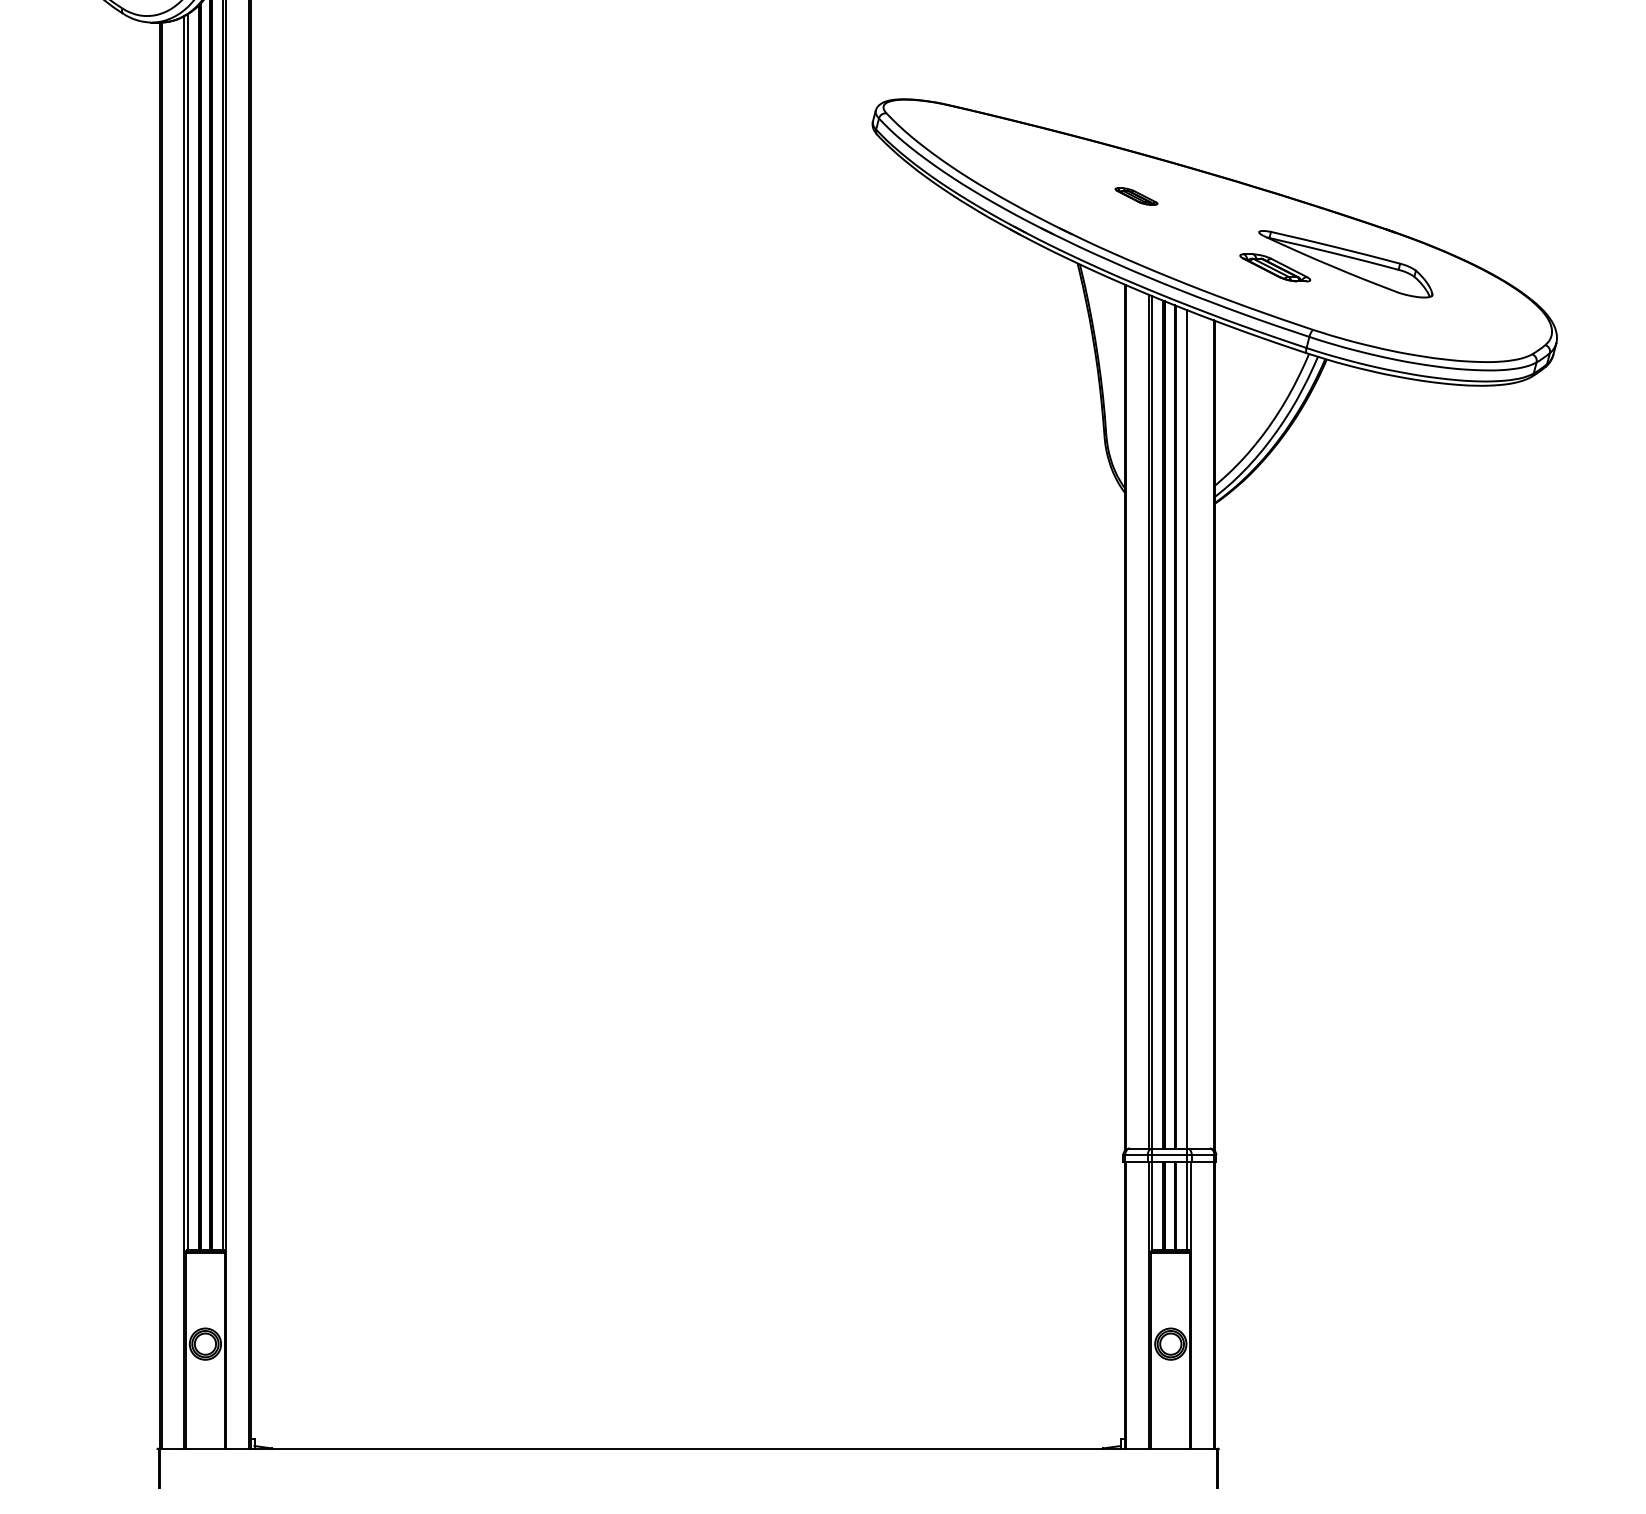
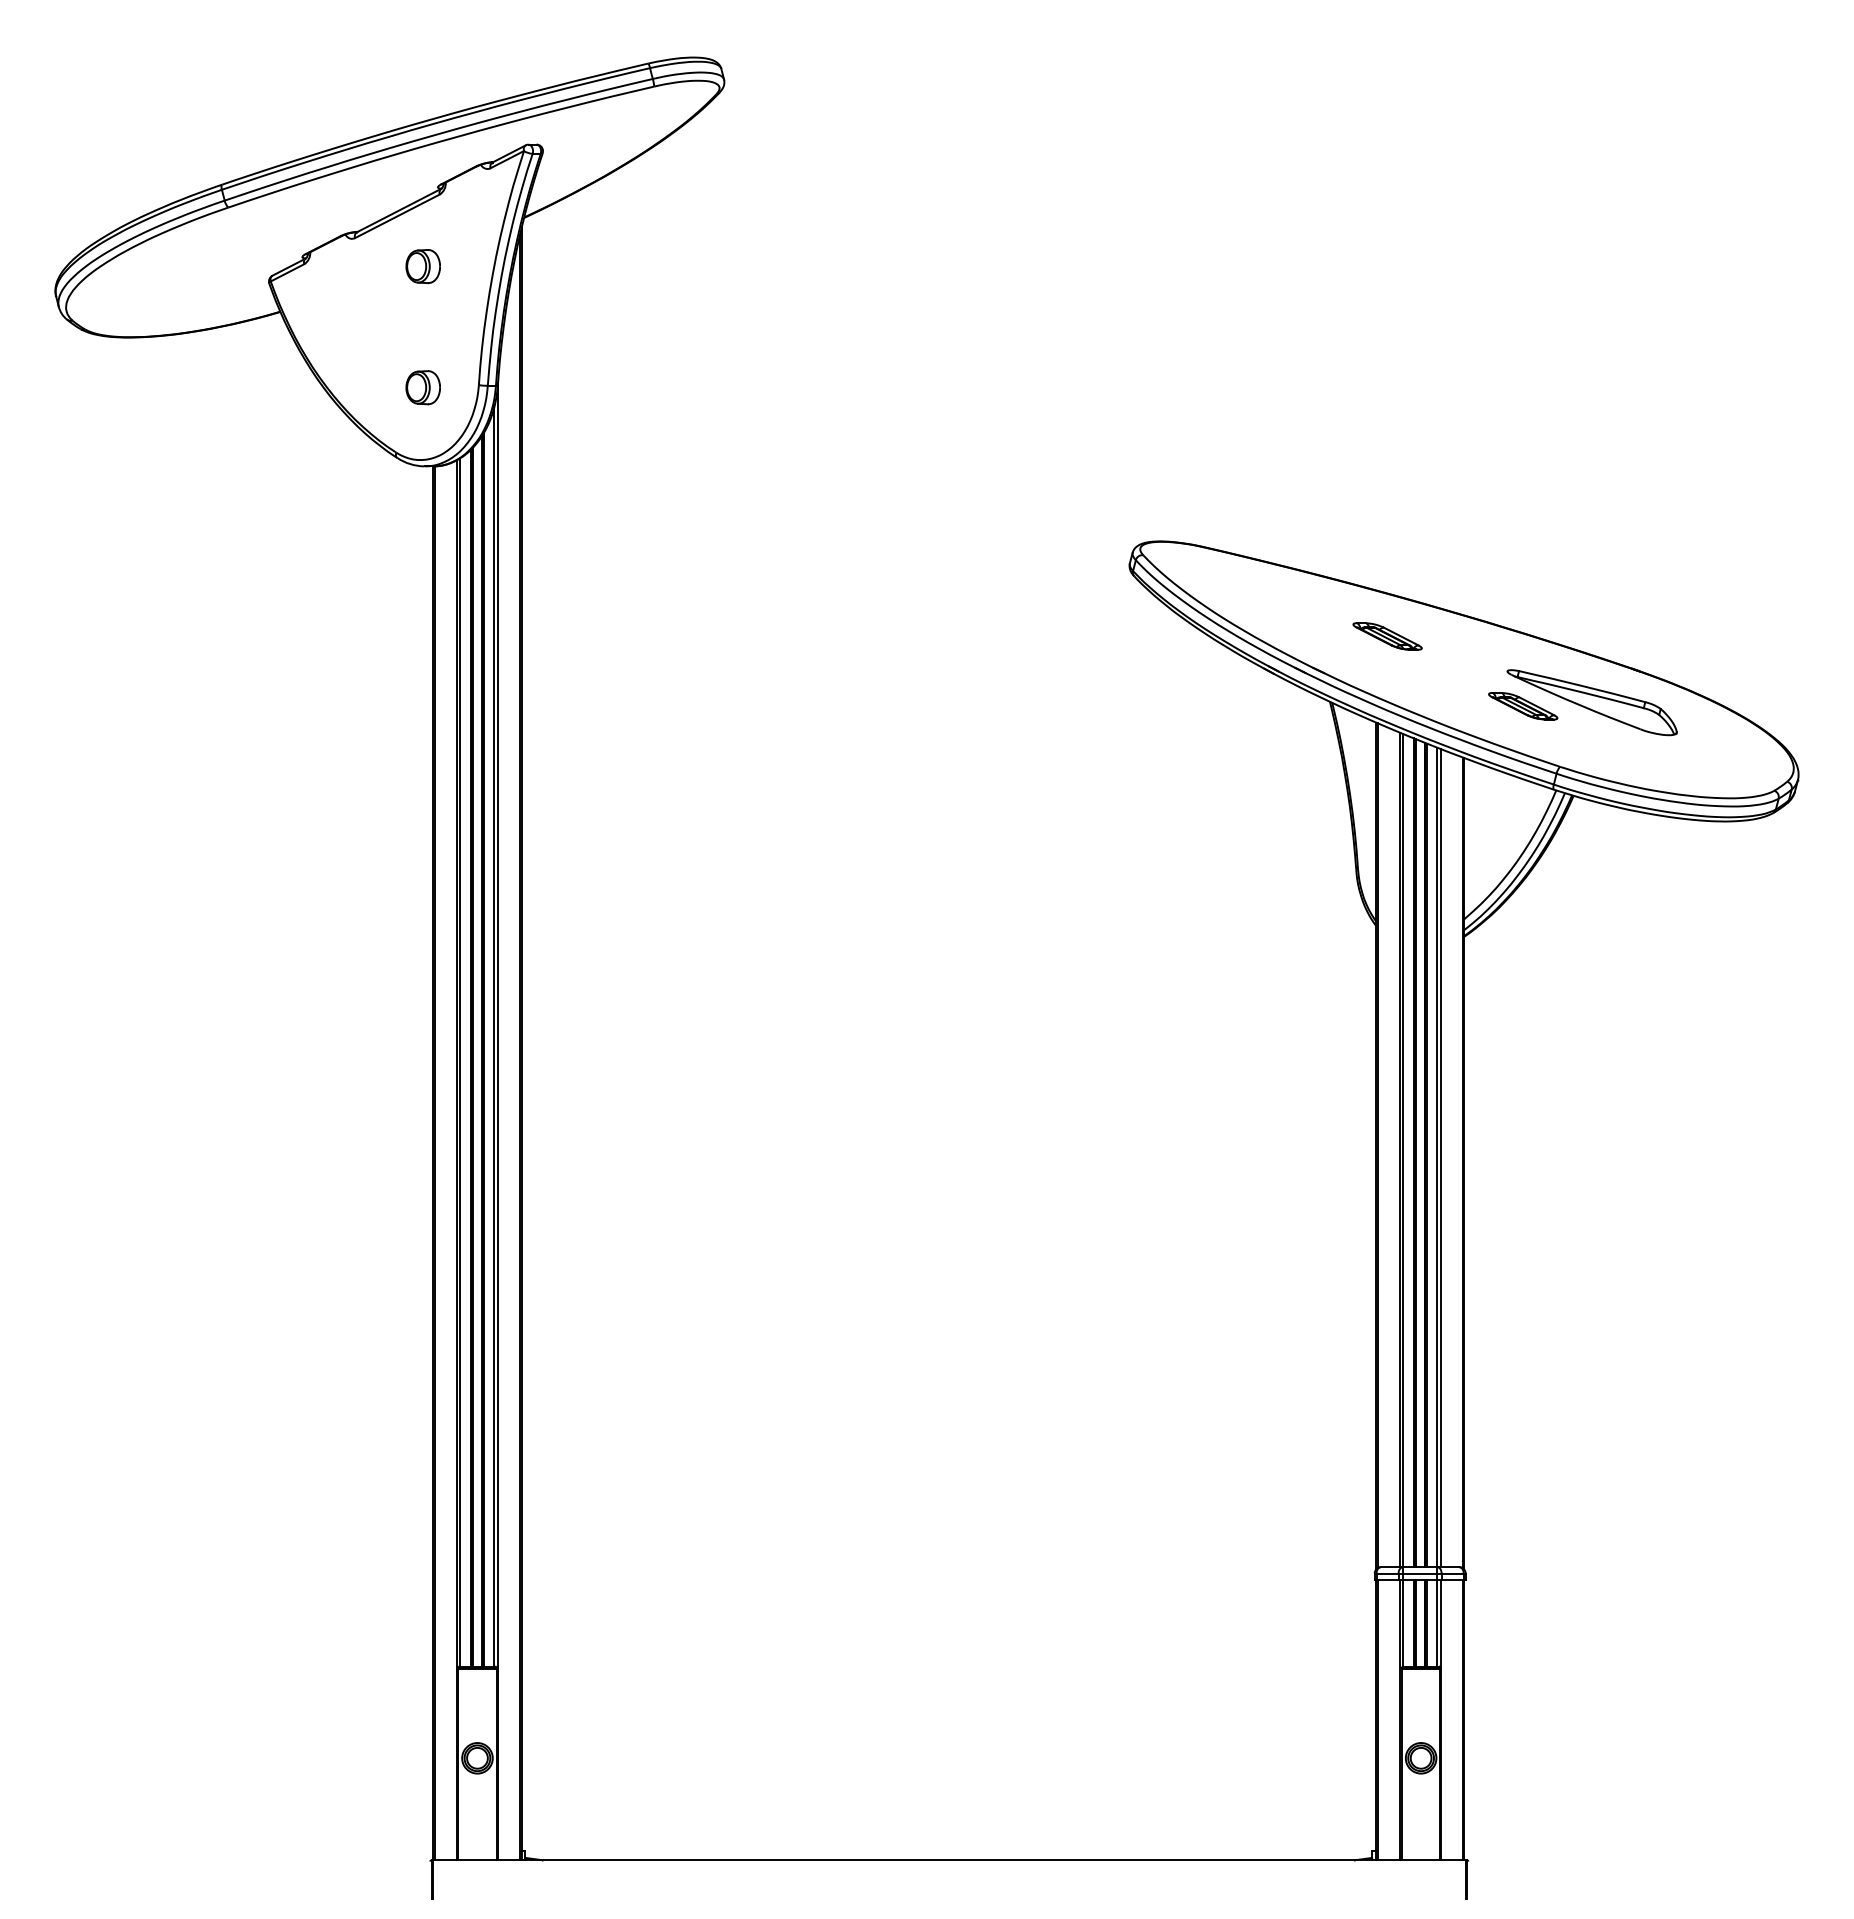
part: (1136, 196) -> (1387, 636), size x1.67
line: (1190, 730) -> (1440, 1158), added

